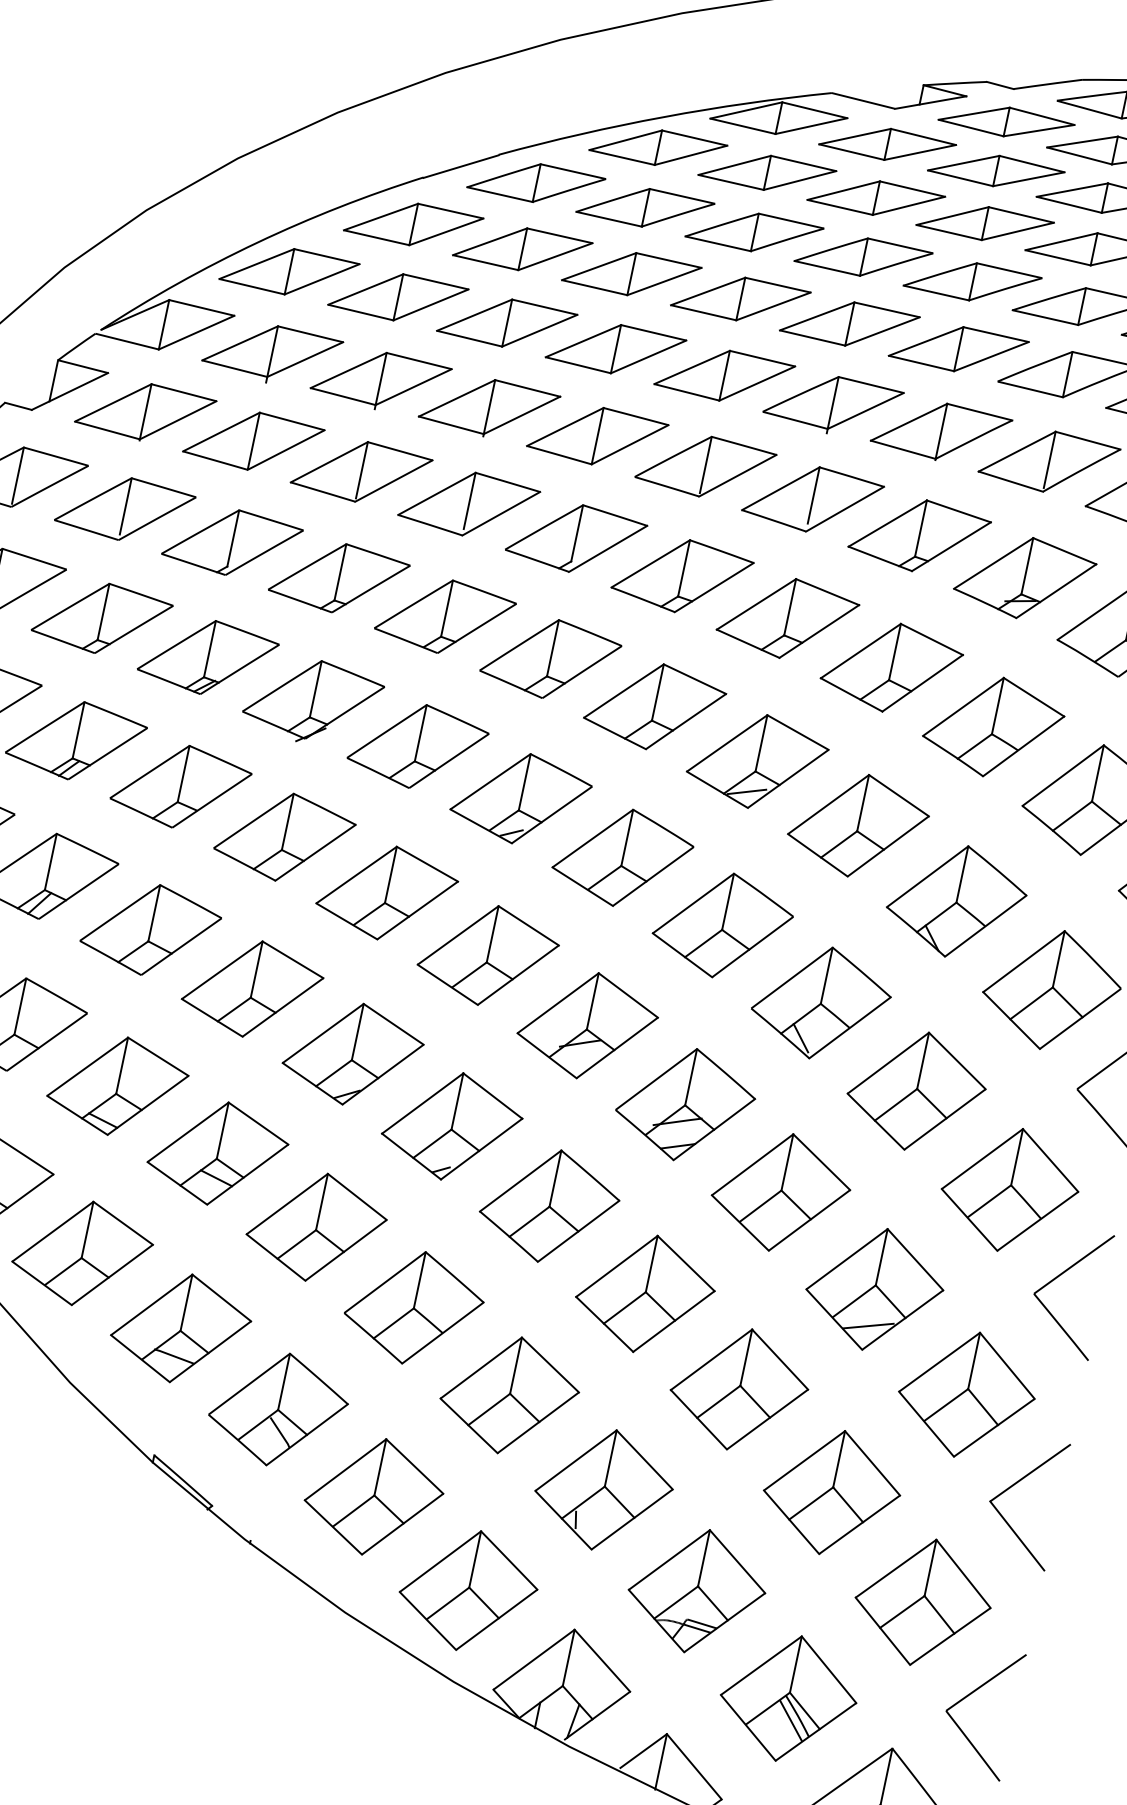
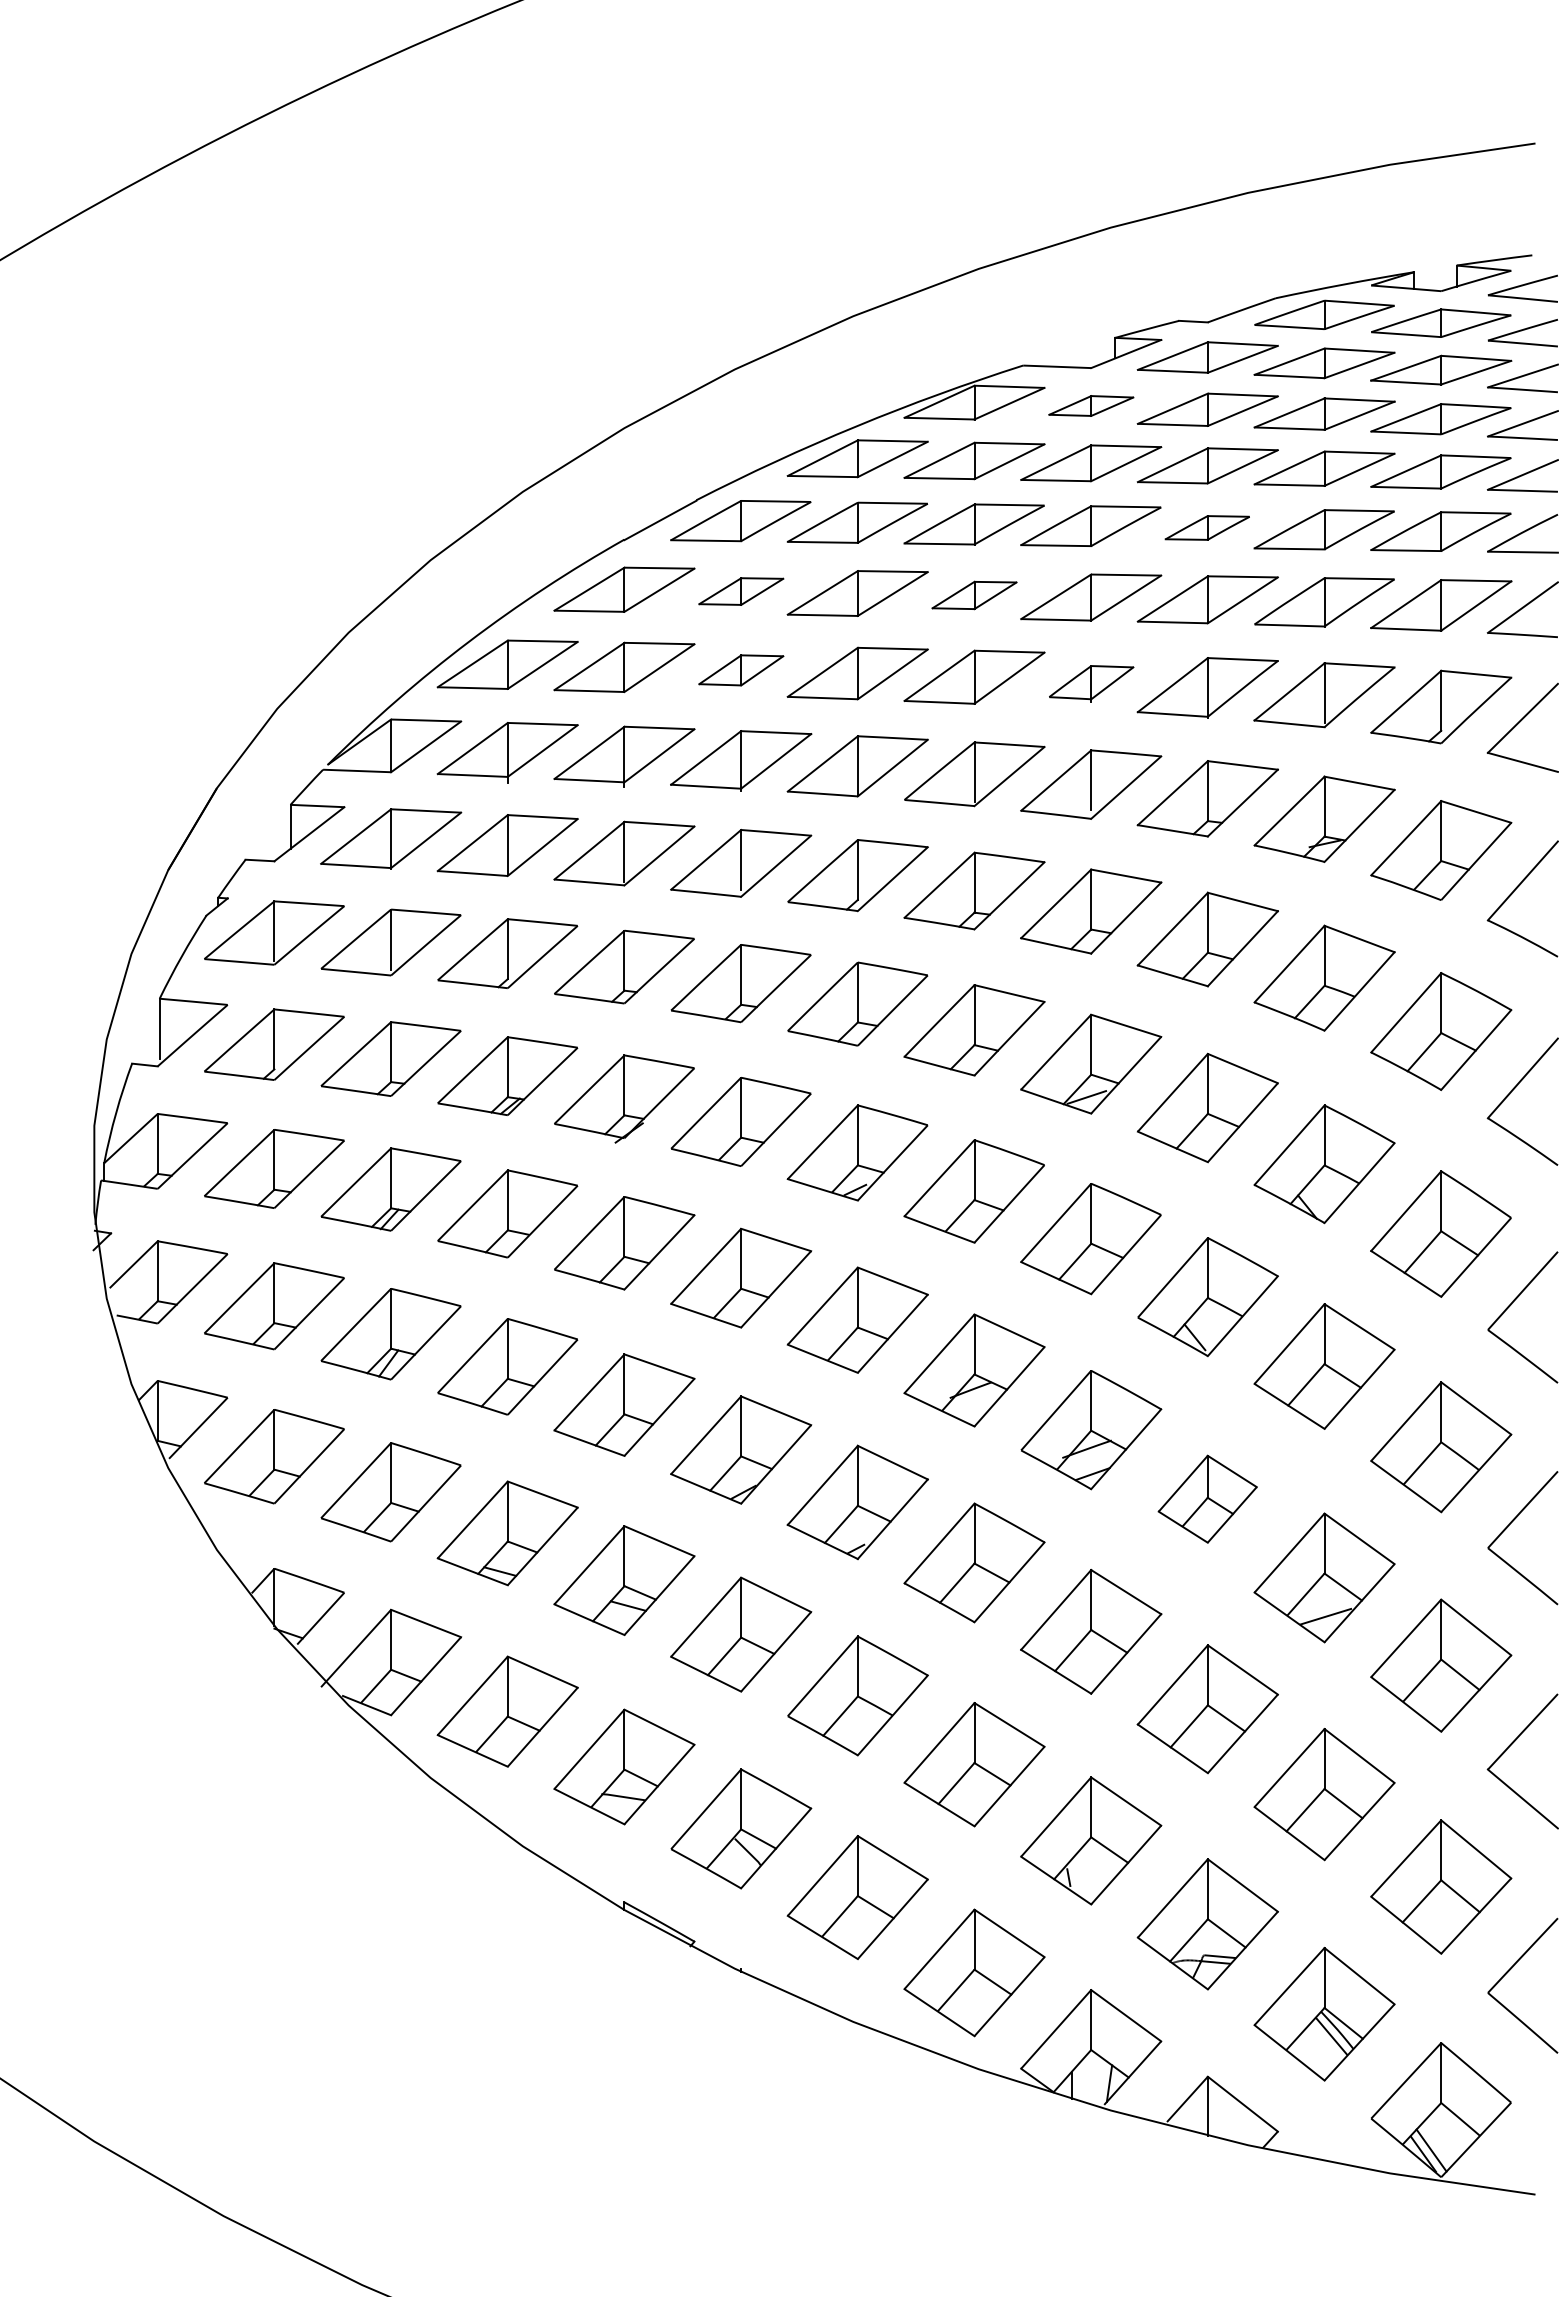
part: (888, 144) -> (1091, 405), size x0.6
part: (523, 249) -> (741, 591), size x0.6
part: (972, 281) -> (1207, 527), size x0.6
part: (740, 299) -> (974, 595), size x0.6
part: (507, 323) -> (741, 670), size x0.6
part: (833, 404) -> (1091, 683), size x0.6
part: (780, 1192) -> (1207, 1499), size x0.7

